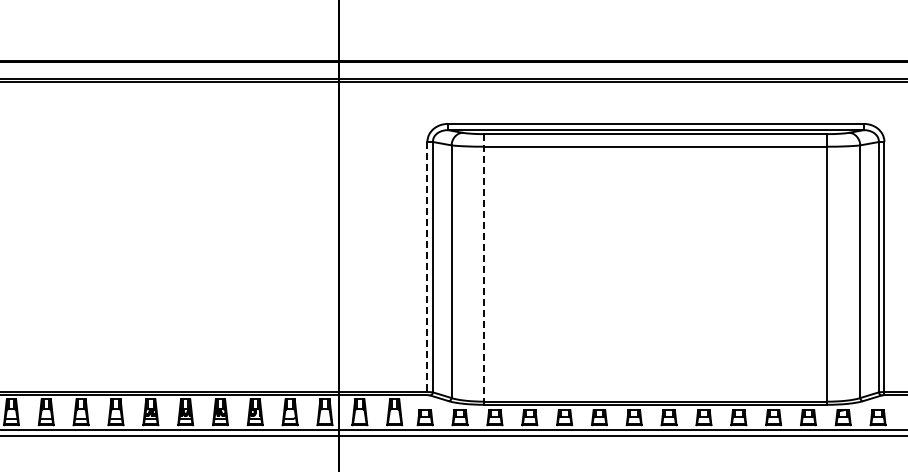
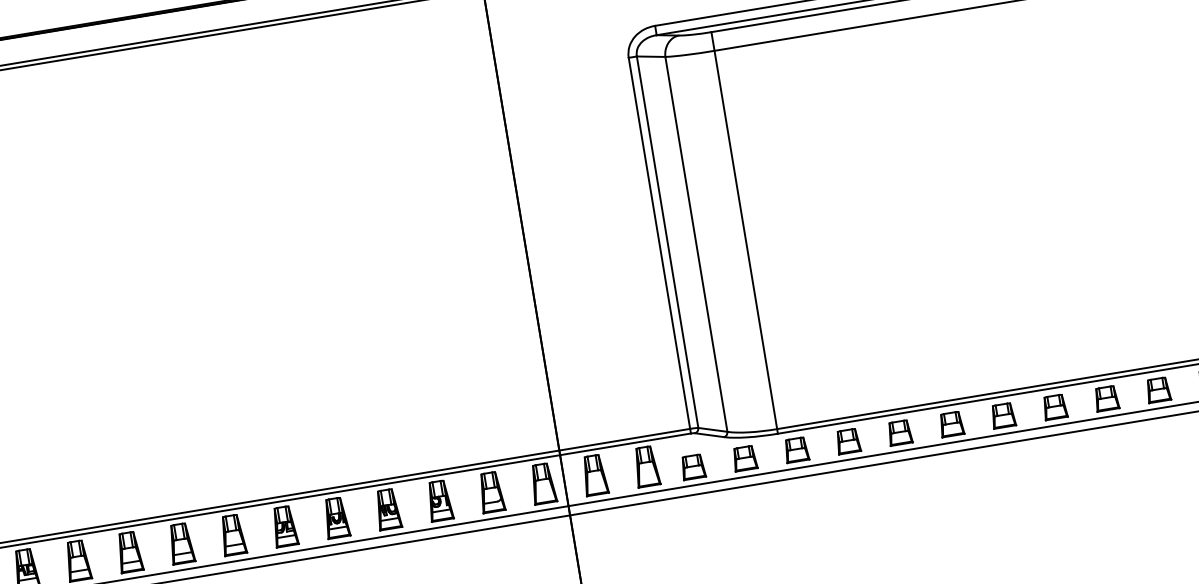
line: (427, 268) -> (659, 245), dashed -> solid
line: (484, 268) -> (744, 231), dashed -> solid

